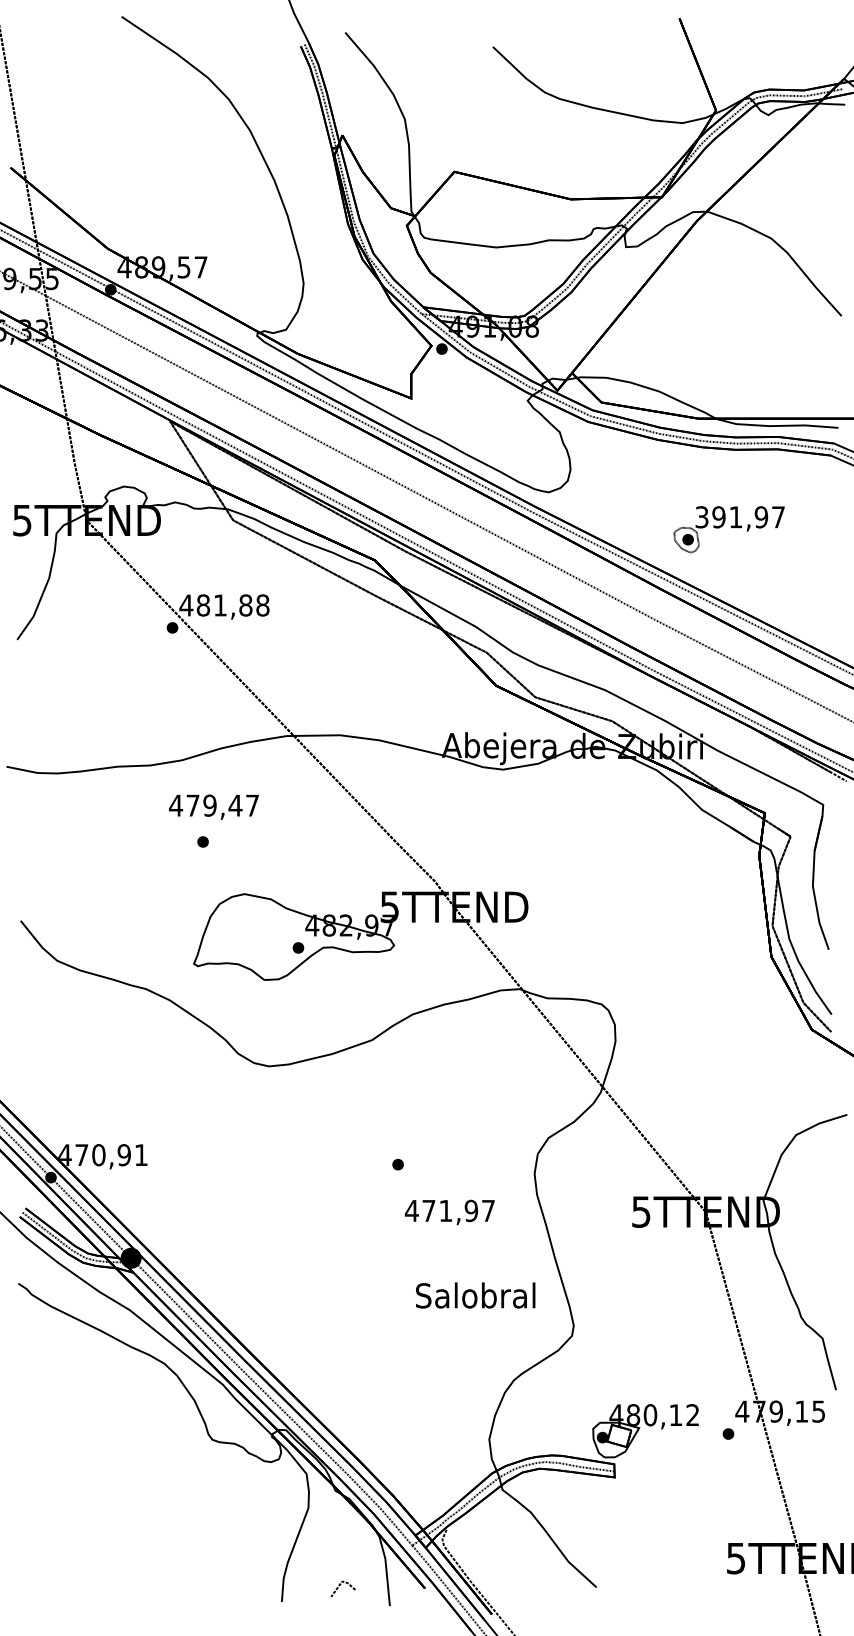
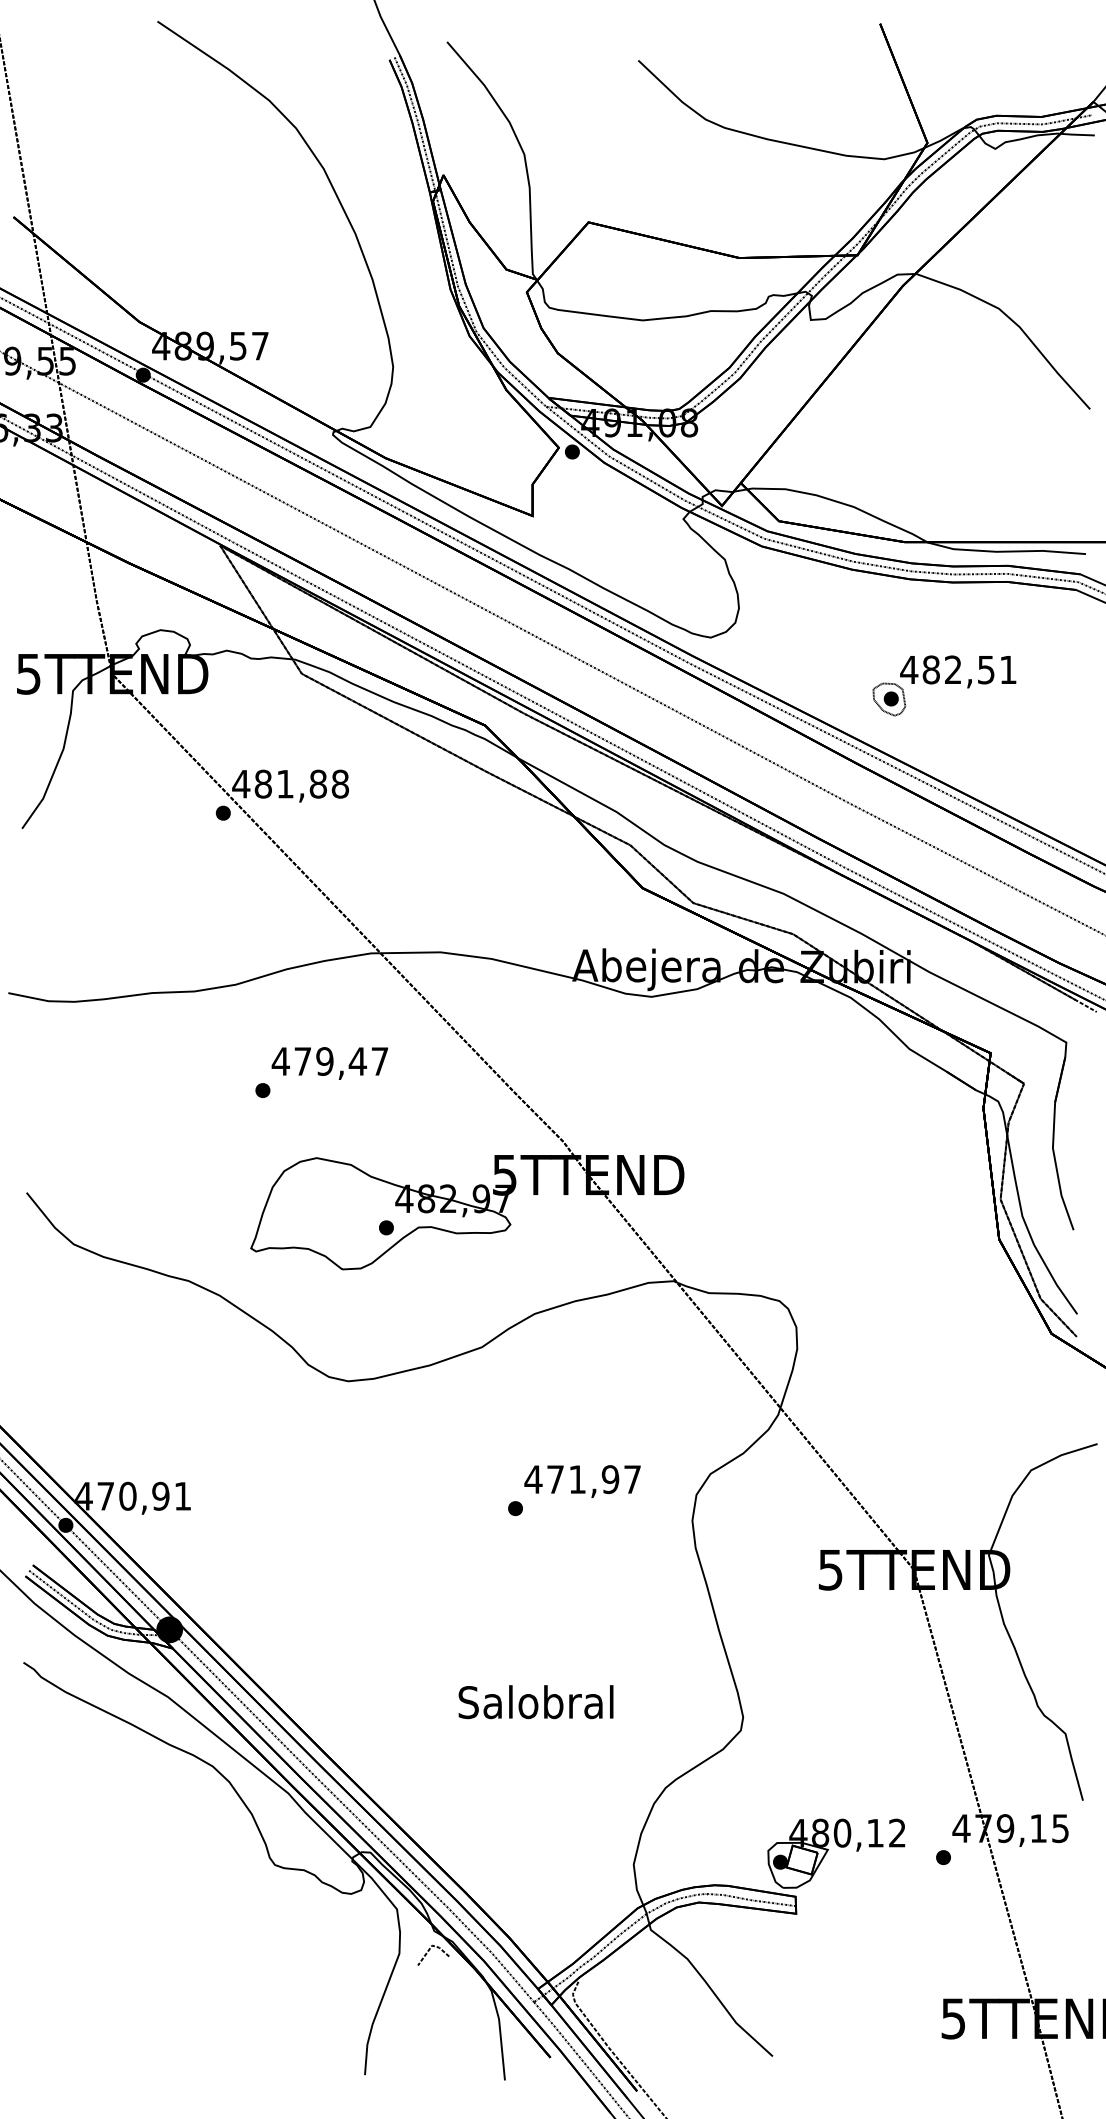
text: (740, 516) -> (958, 669), 391,97 -> 482,51
text: (213, 807) -> (329, 1063), moved
text: (449, 1212) -> (582, 1481), moved
text: (475, 1295) -> (535, 1702), moved
line: (340, 1586) -> (429, 1951), moved

